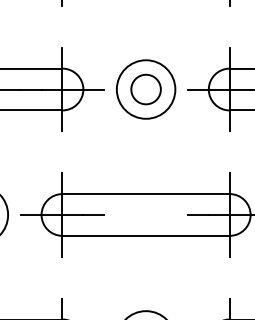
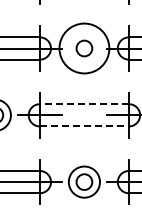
circle: (146, 89) -> (84, 48), size x1.6
line: (146, 194) -> (84, 104), solid -> dashed
line: (146, 235) -> (84, 126), solid -> dashed

